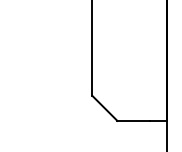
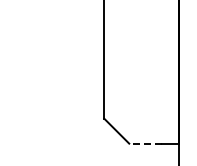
line: (132, 120) -> (144, 143), solid -> dashed

